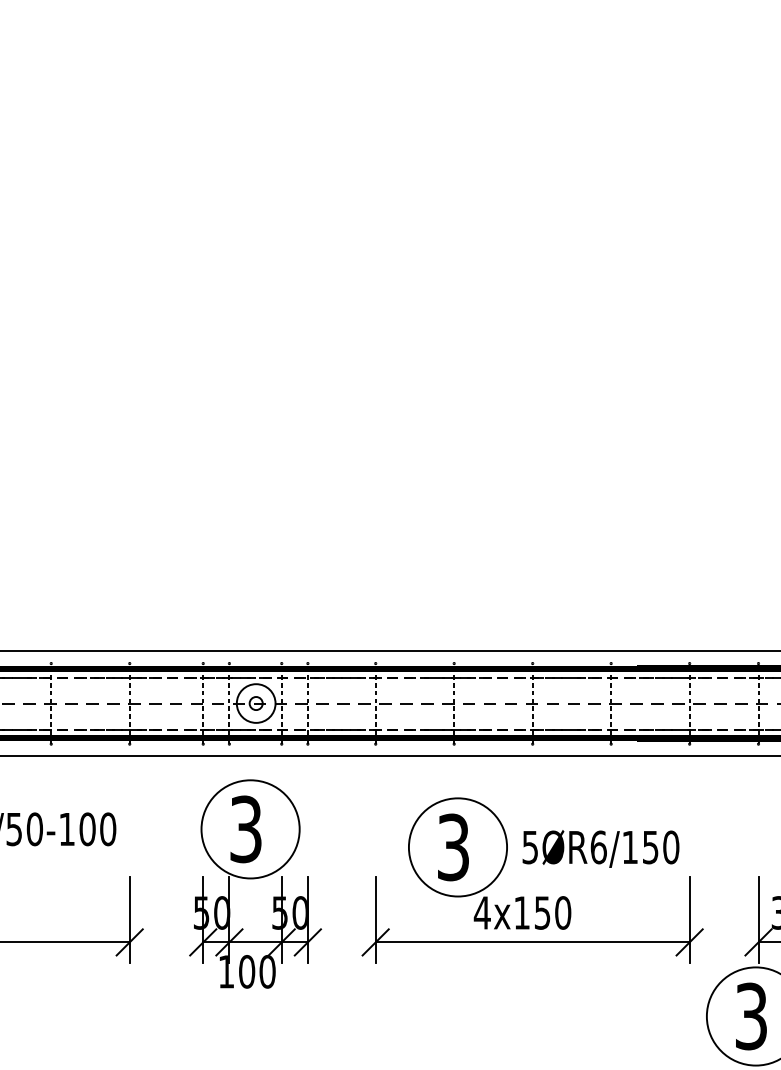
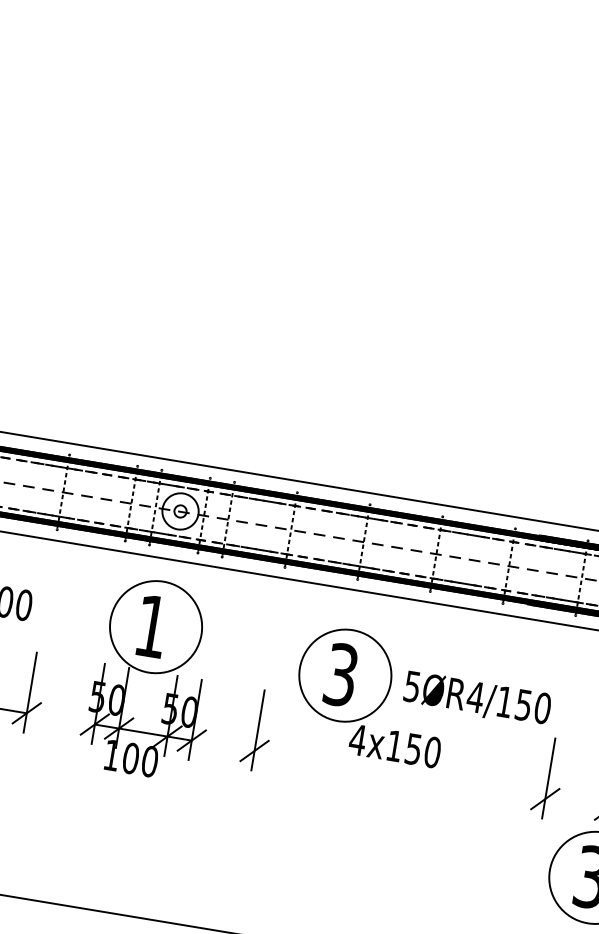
text: (245, 829) -> (151, 626), 3 -> 1
text: (598, 847) -> (475, 697), 5ØR6/150 -> 5ØR4/150
line: (532, 942) -> (399, 775), removed

